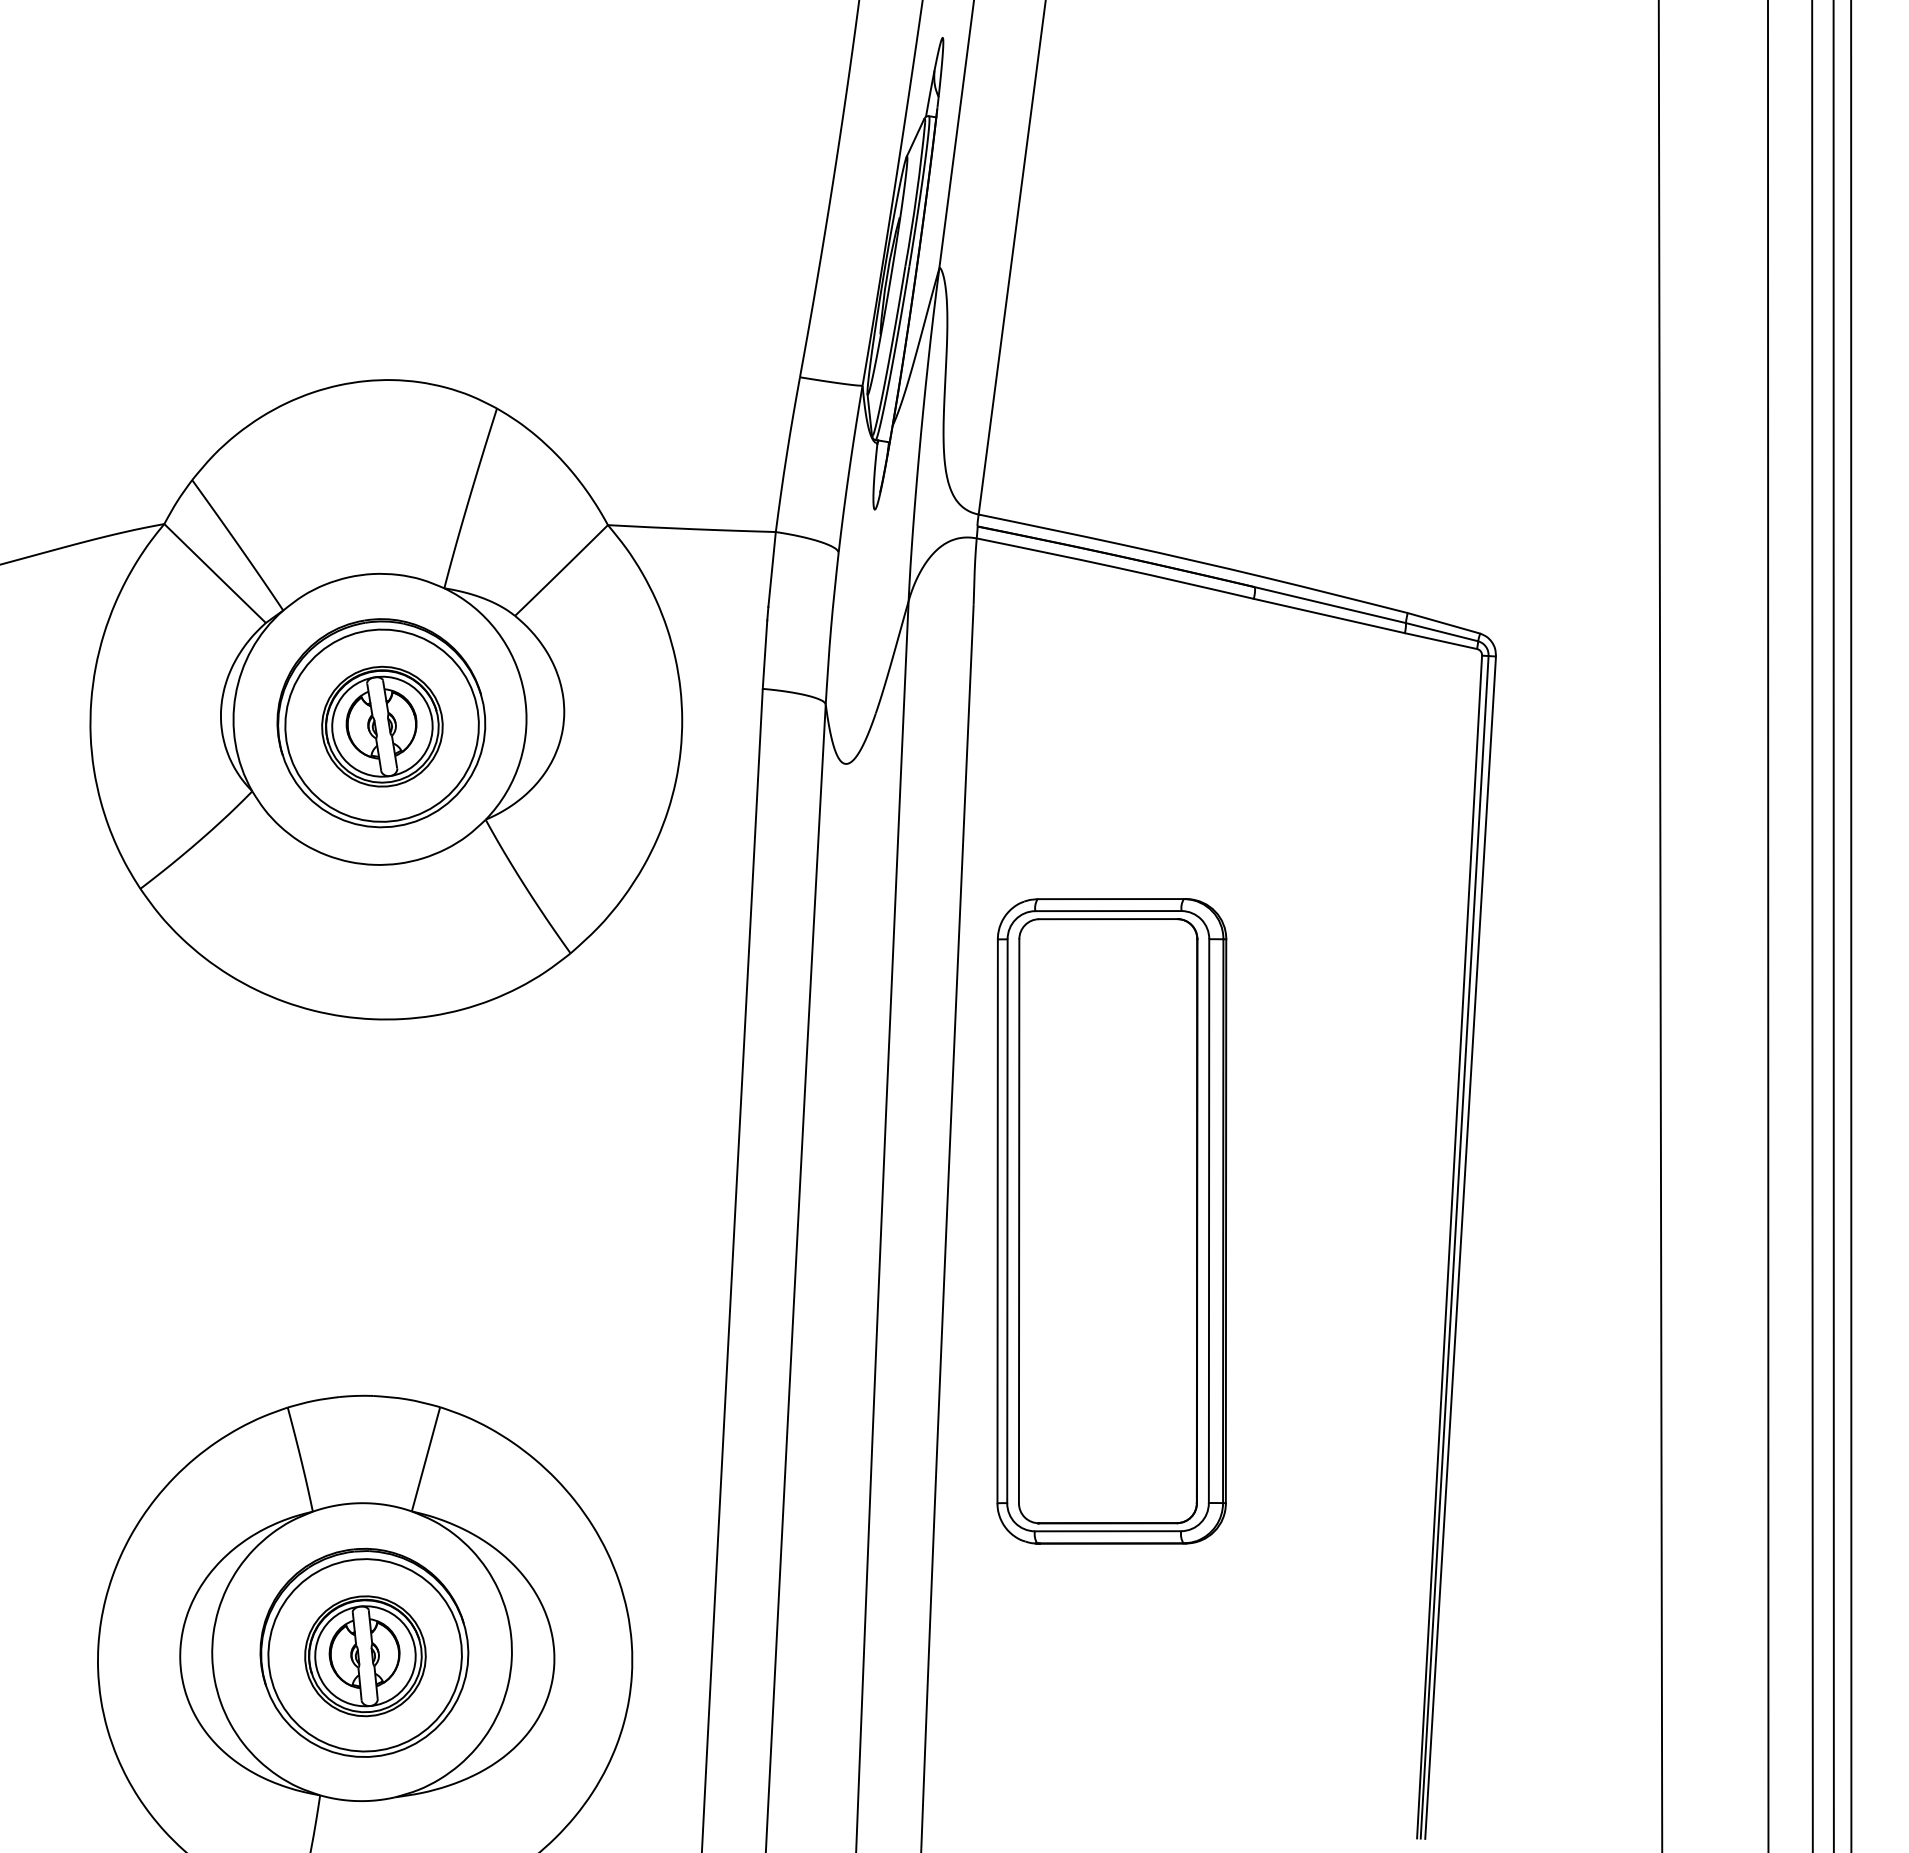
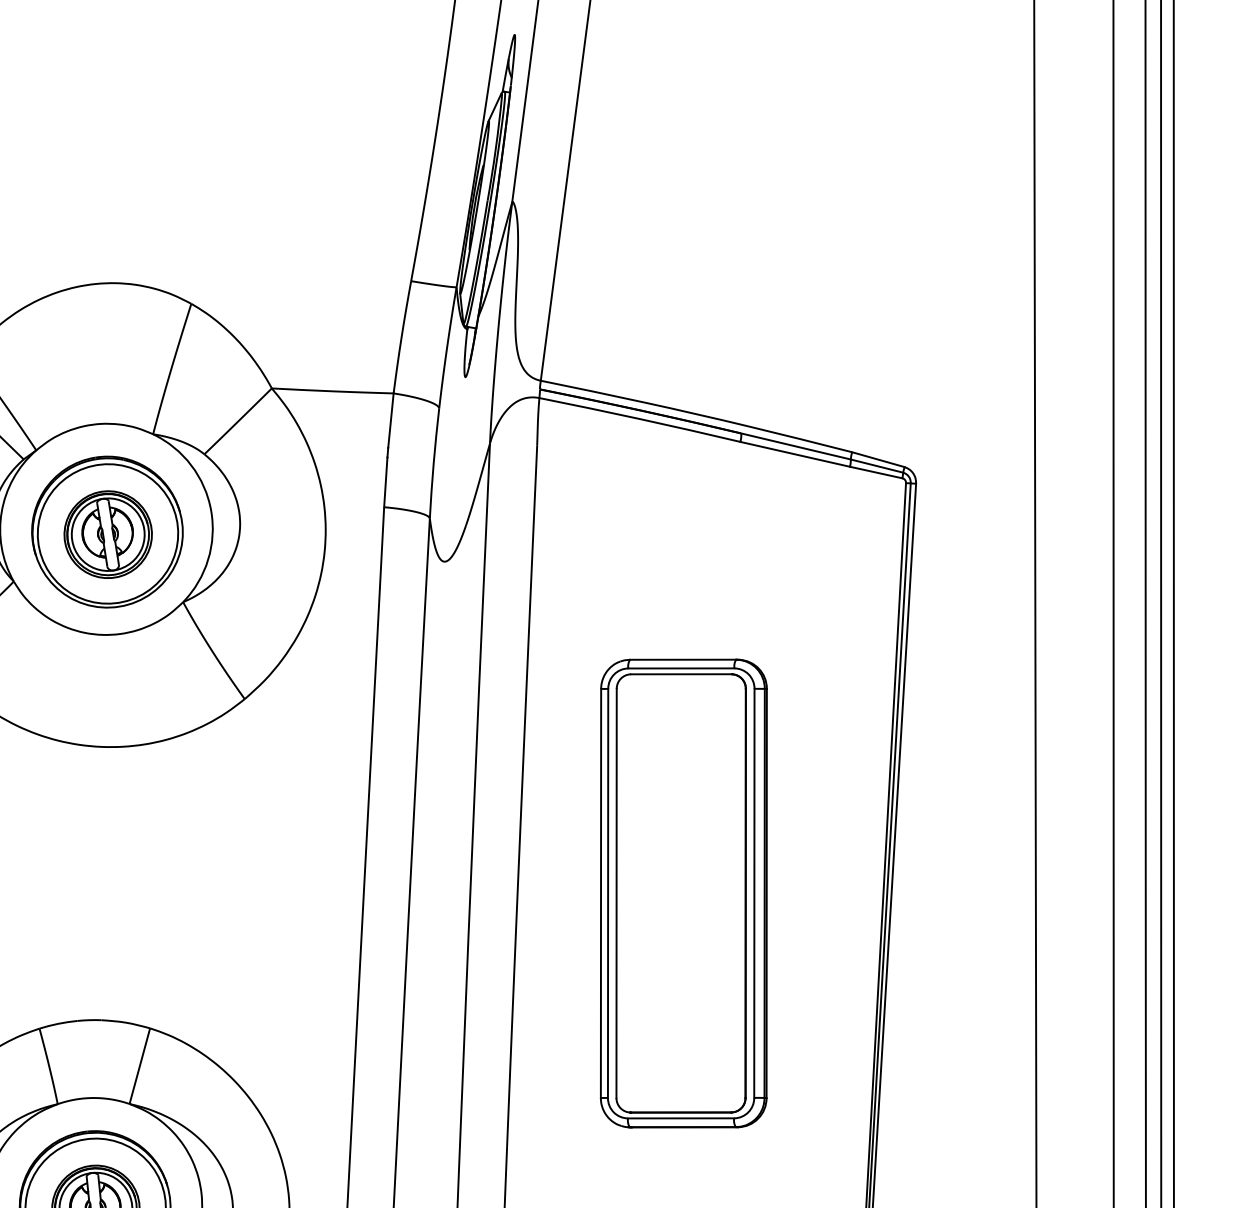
part: (1111, 1221) -> (683, 893), moved

